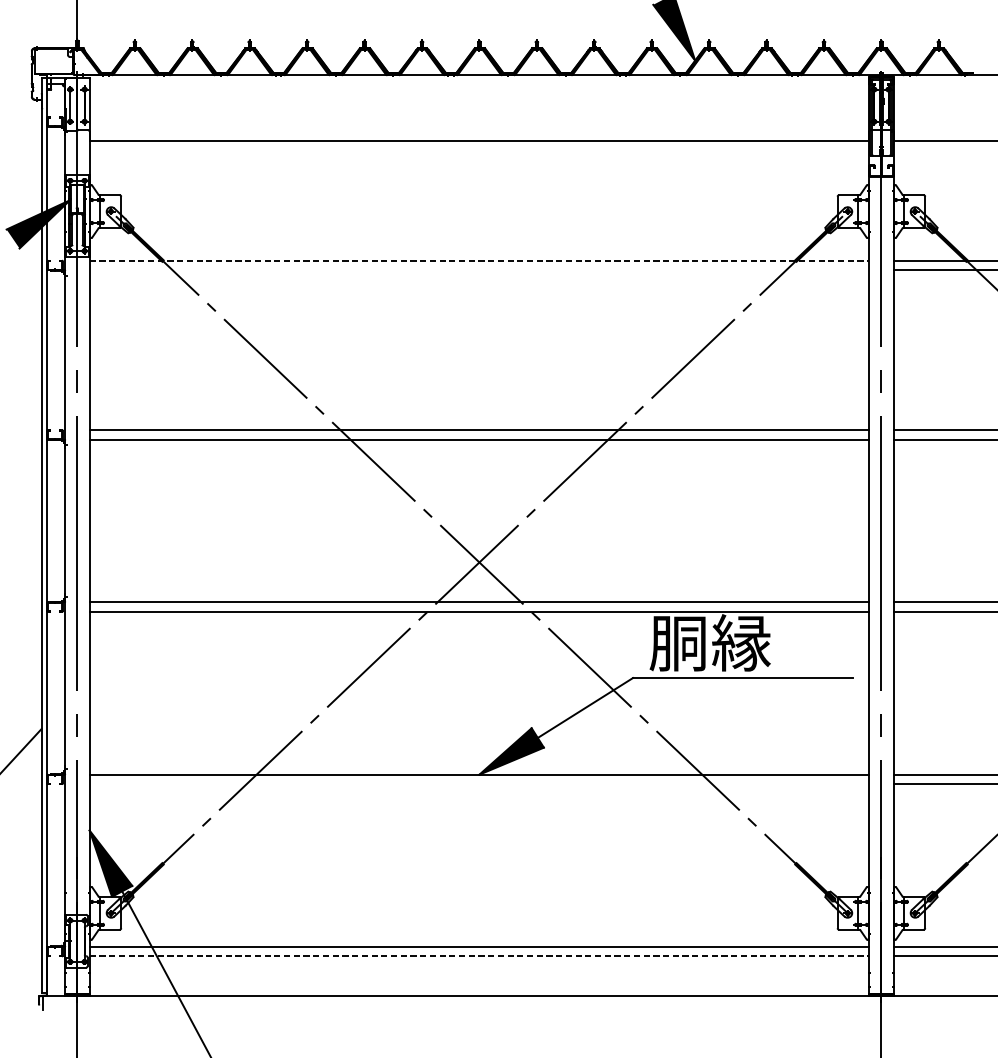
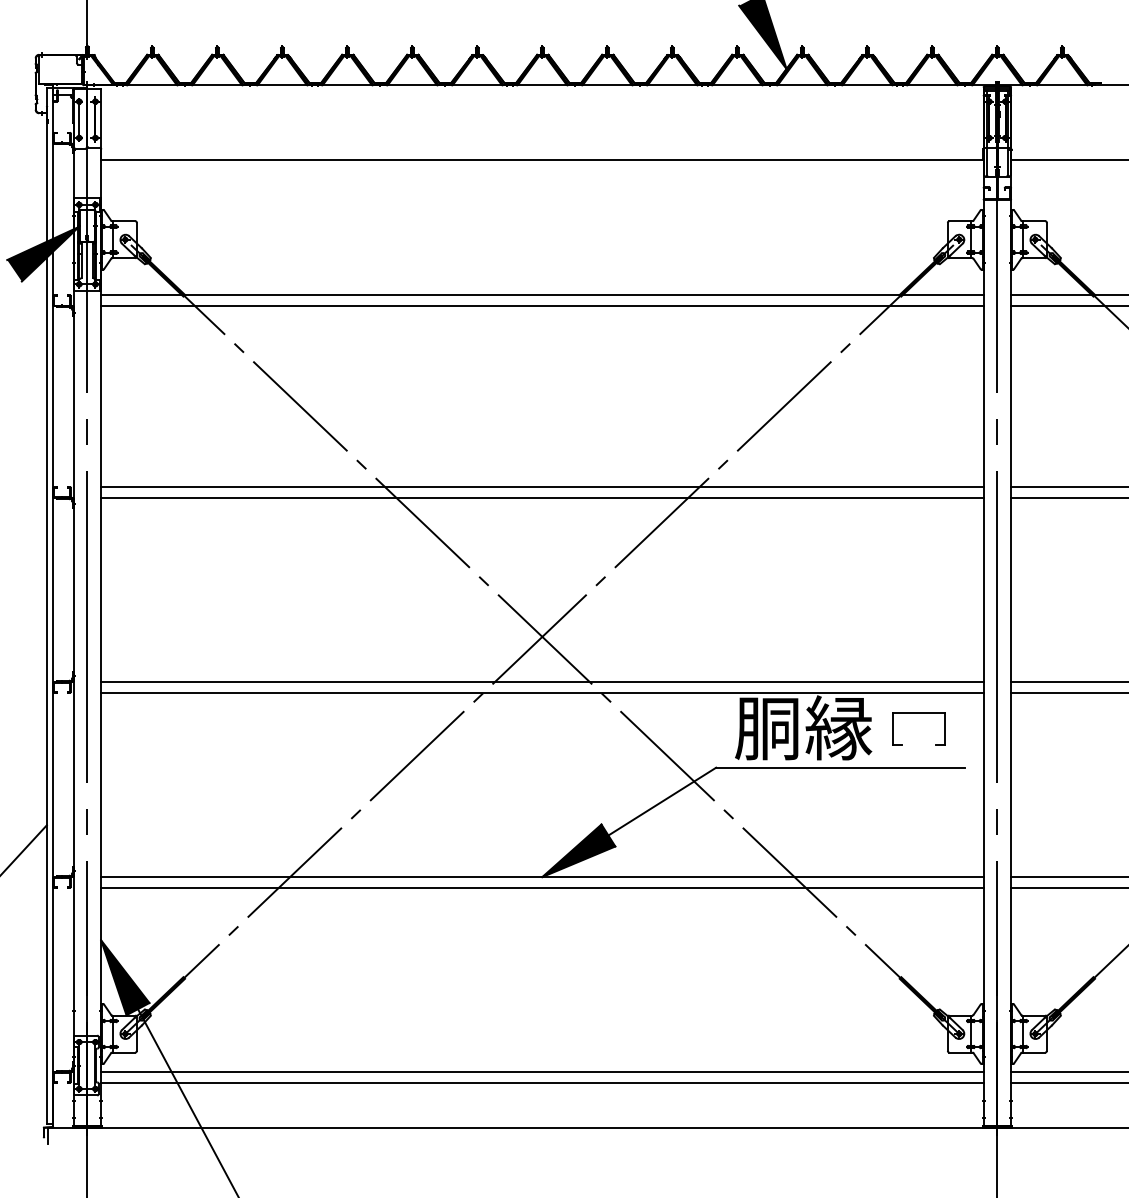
line: (479, 260) -> (542, 295), dashed -> solid
line: (479, 270) -> (542, 306), added
part: (811, 630) -> (918, 713), added
line: (479, 783) -> (542, 887), added
line: (479, 956) -> (542, 1082), dashed -> solid

